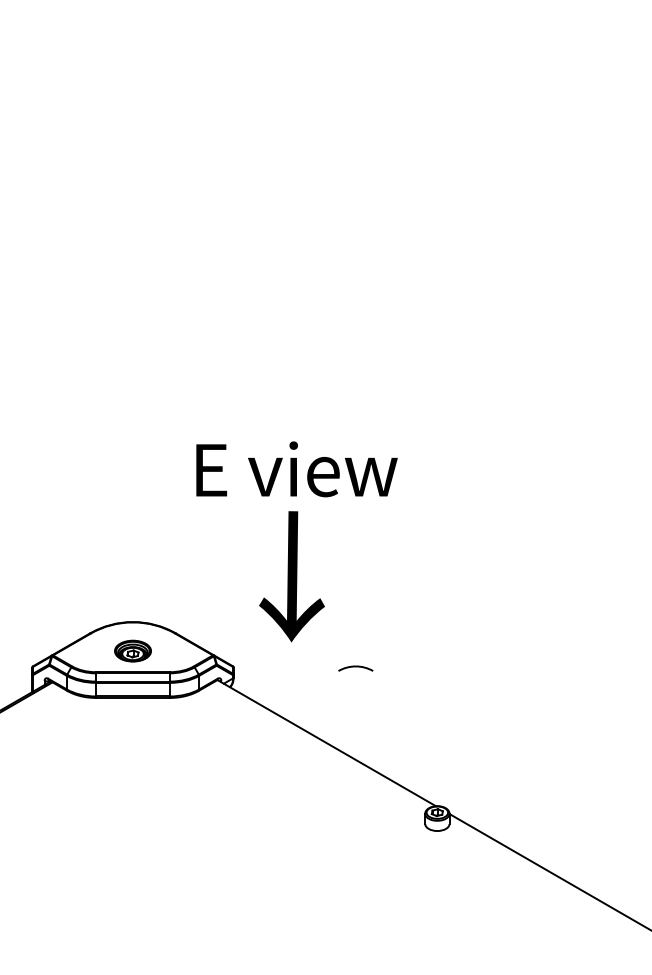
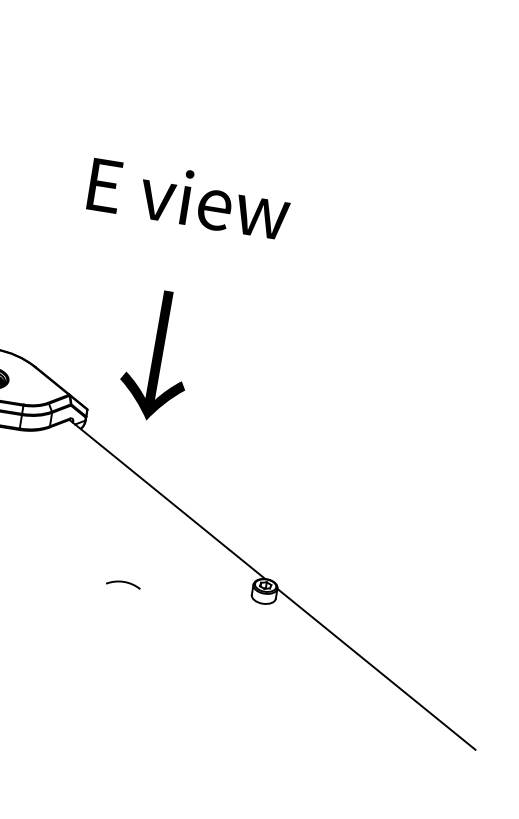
text: (296, 469) -> (189, 198), moved
text: (291, 576) -> (156, 355), moved
curve: (355, 667) -> (123, 582), moved

